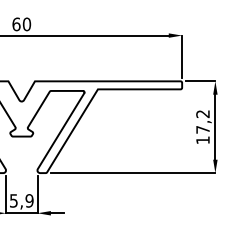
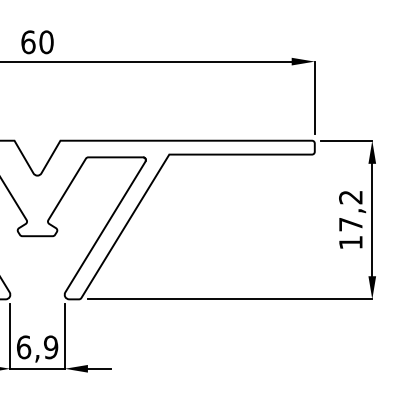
text: (13, 200) -> (23, 346), 5,9 -> 6,9

